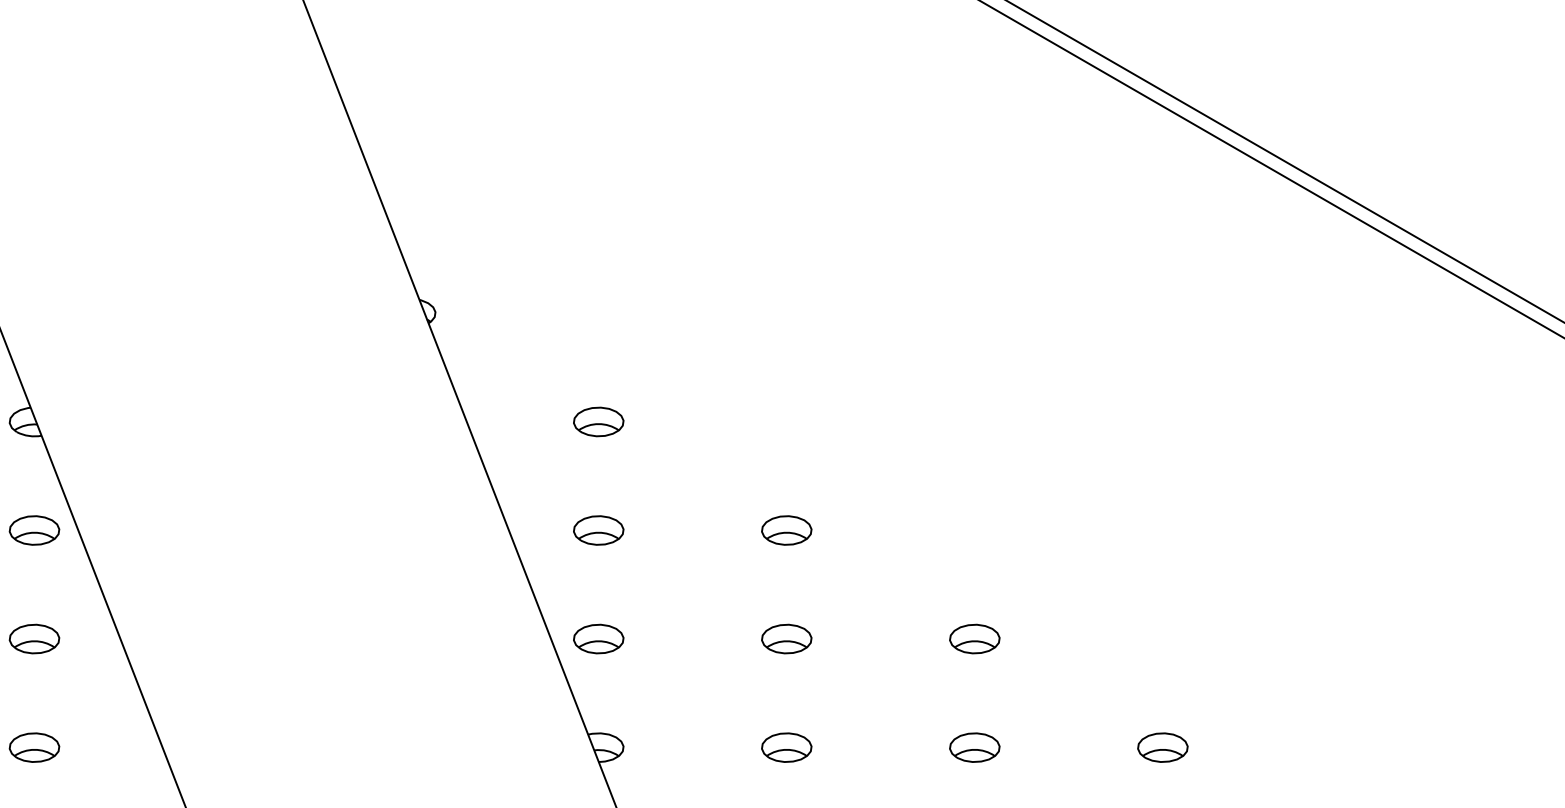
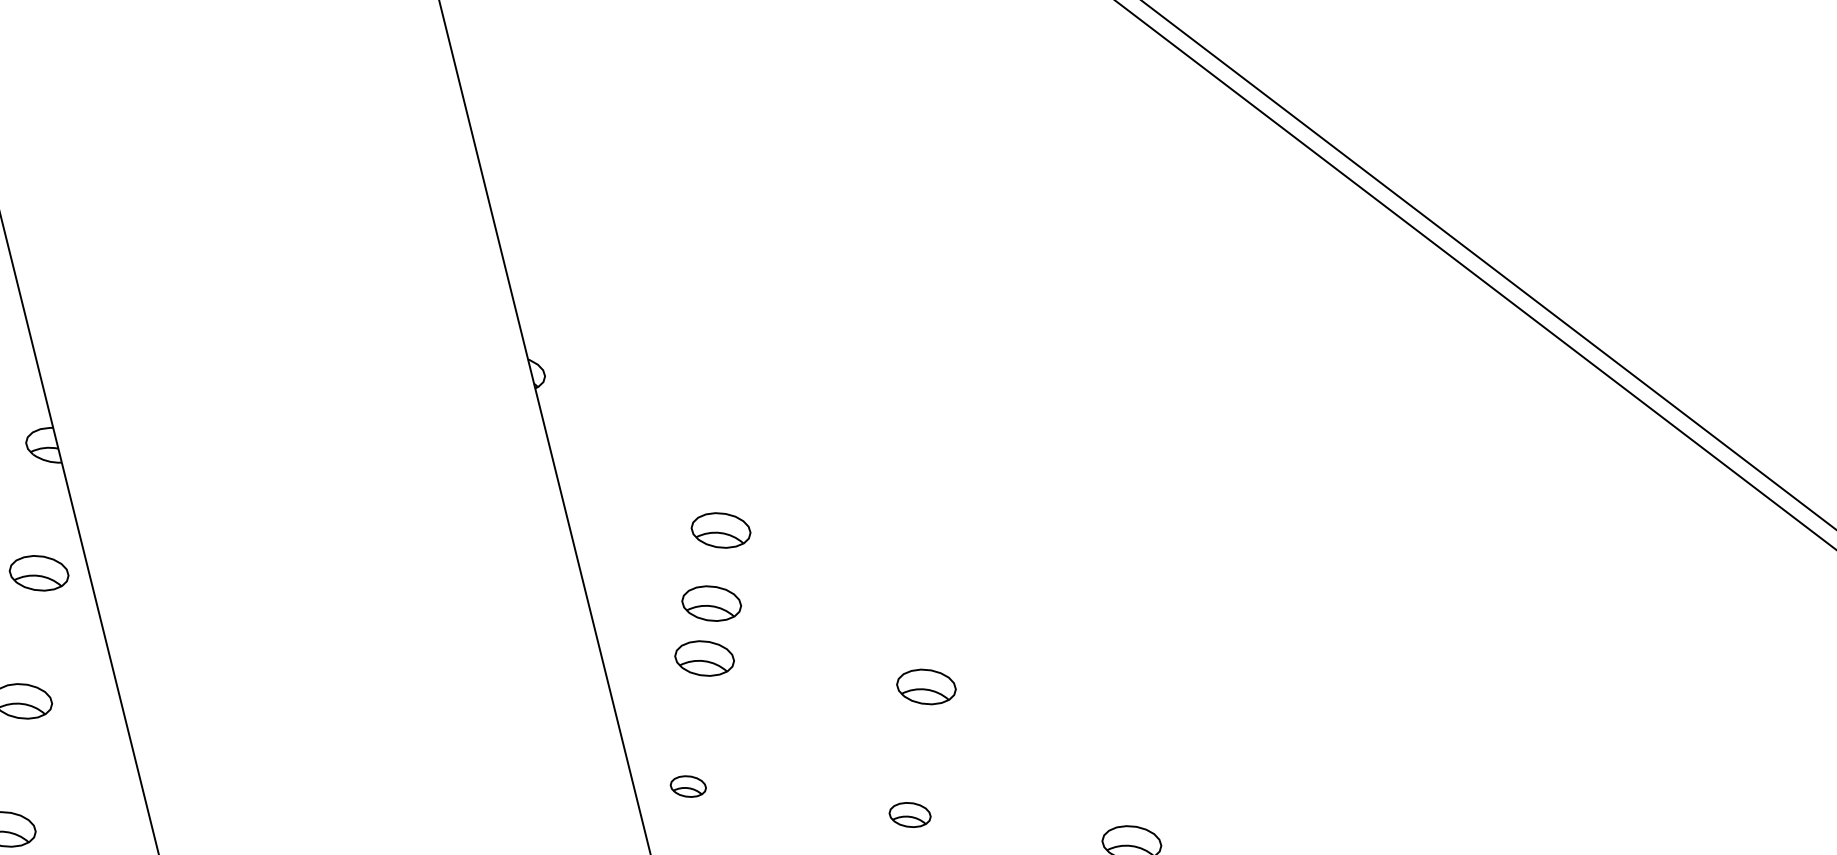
part: (598, 483) -> (711, 603), added
part: (598, 638) -> (688, 785), size x0.6
part: (786, 638) -> (909, 814), size x0.7

